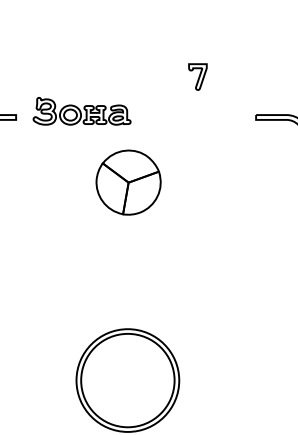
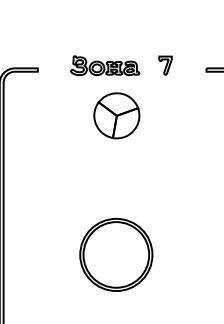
part: (197, 76) -> (165, 65), moved
part: (82, 111) -> (105, 65), moved

